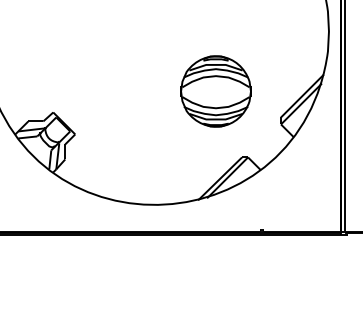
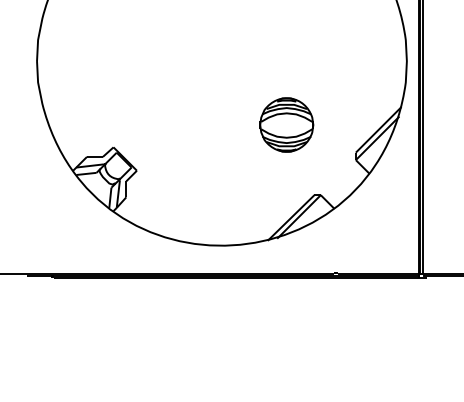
part: (215, 90) -> (286, 124), size x0.71

